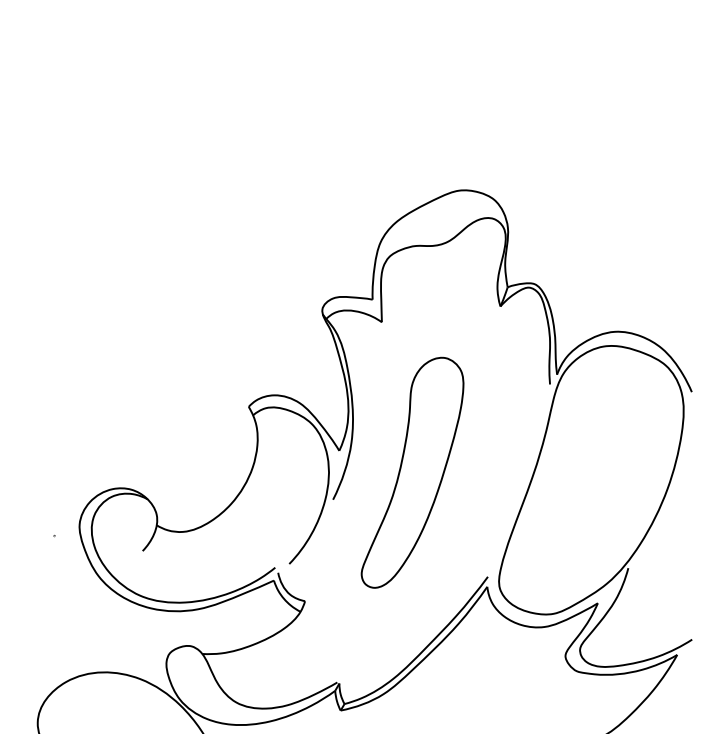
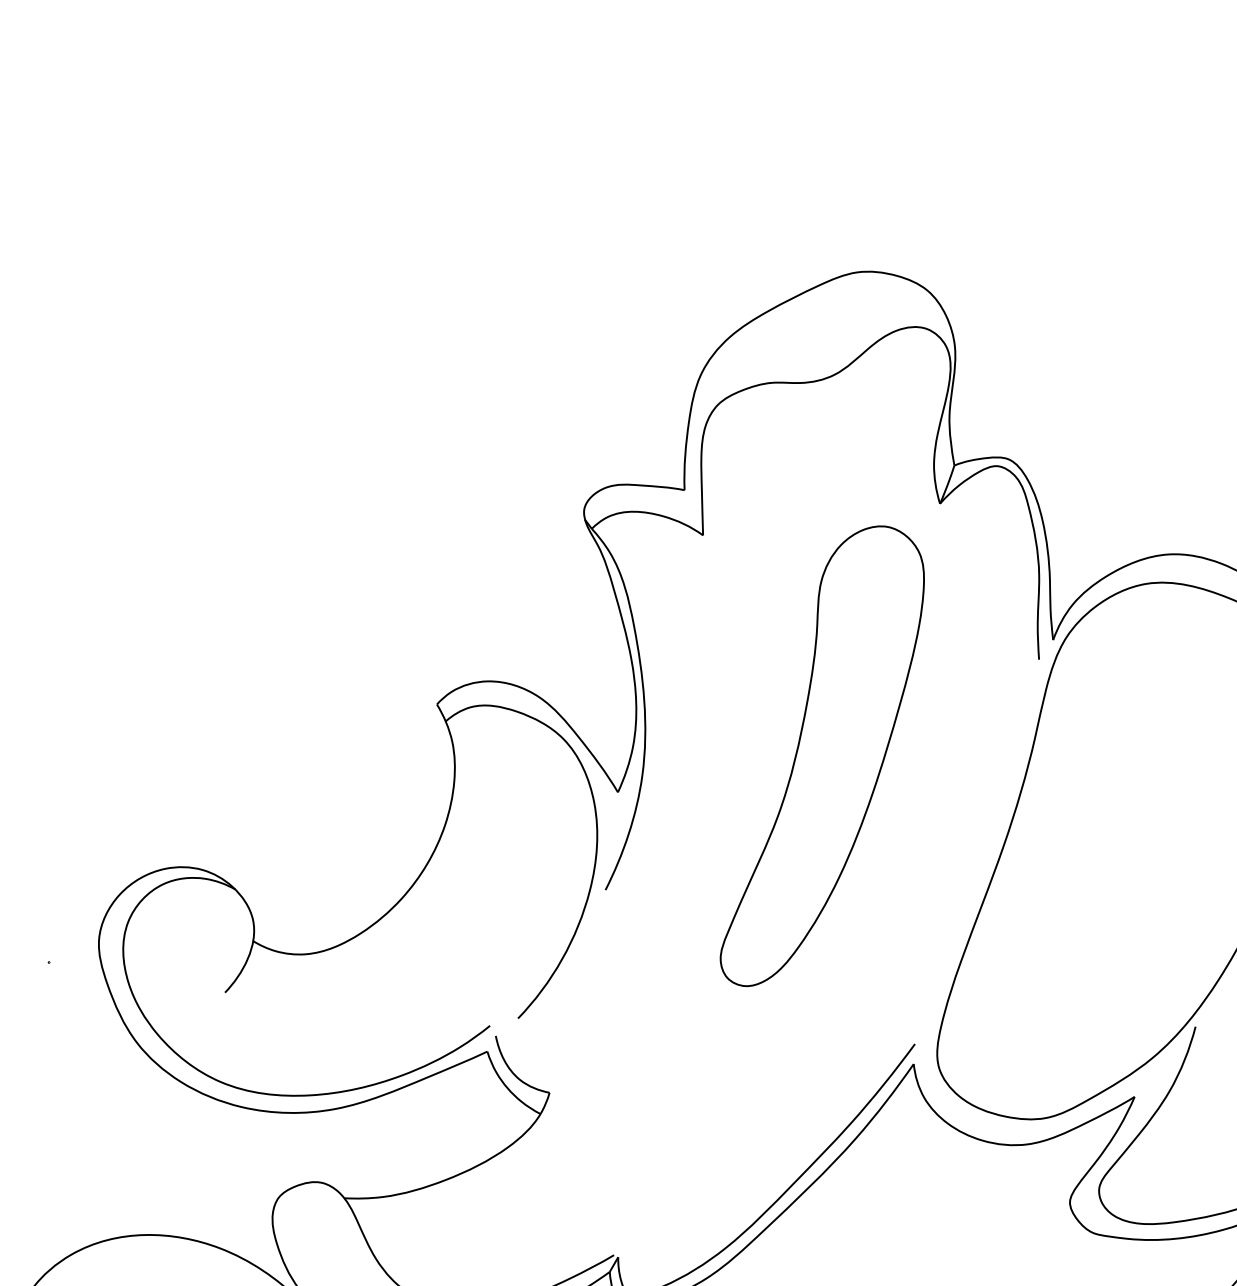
part: (412, 472) -> (822, 755), moved

